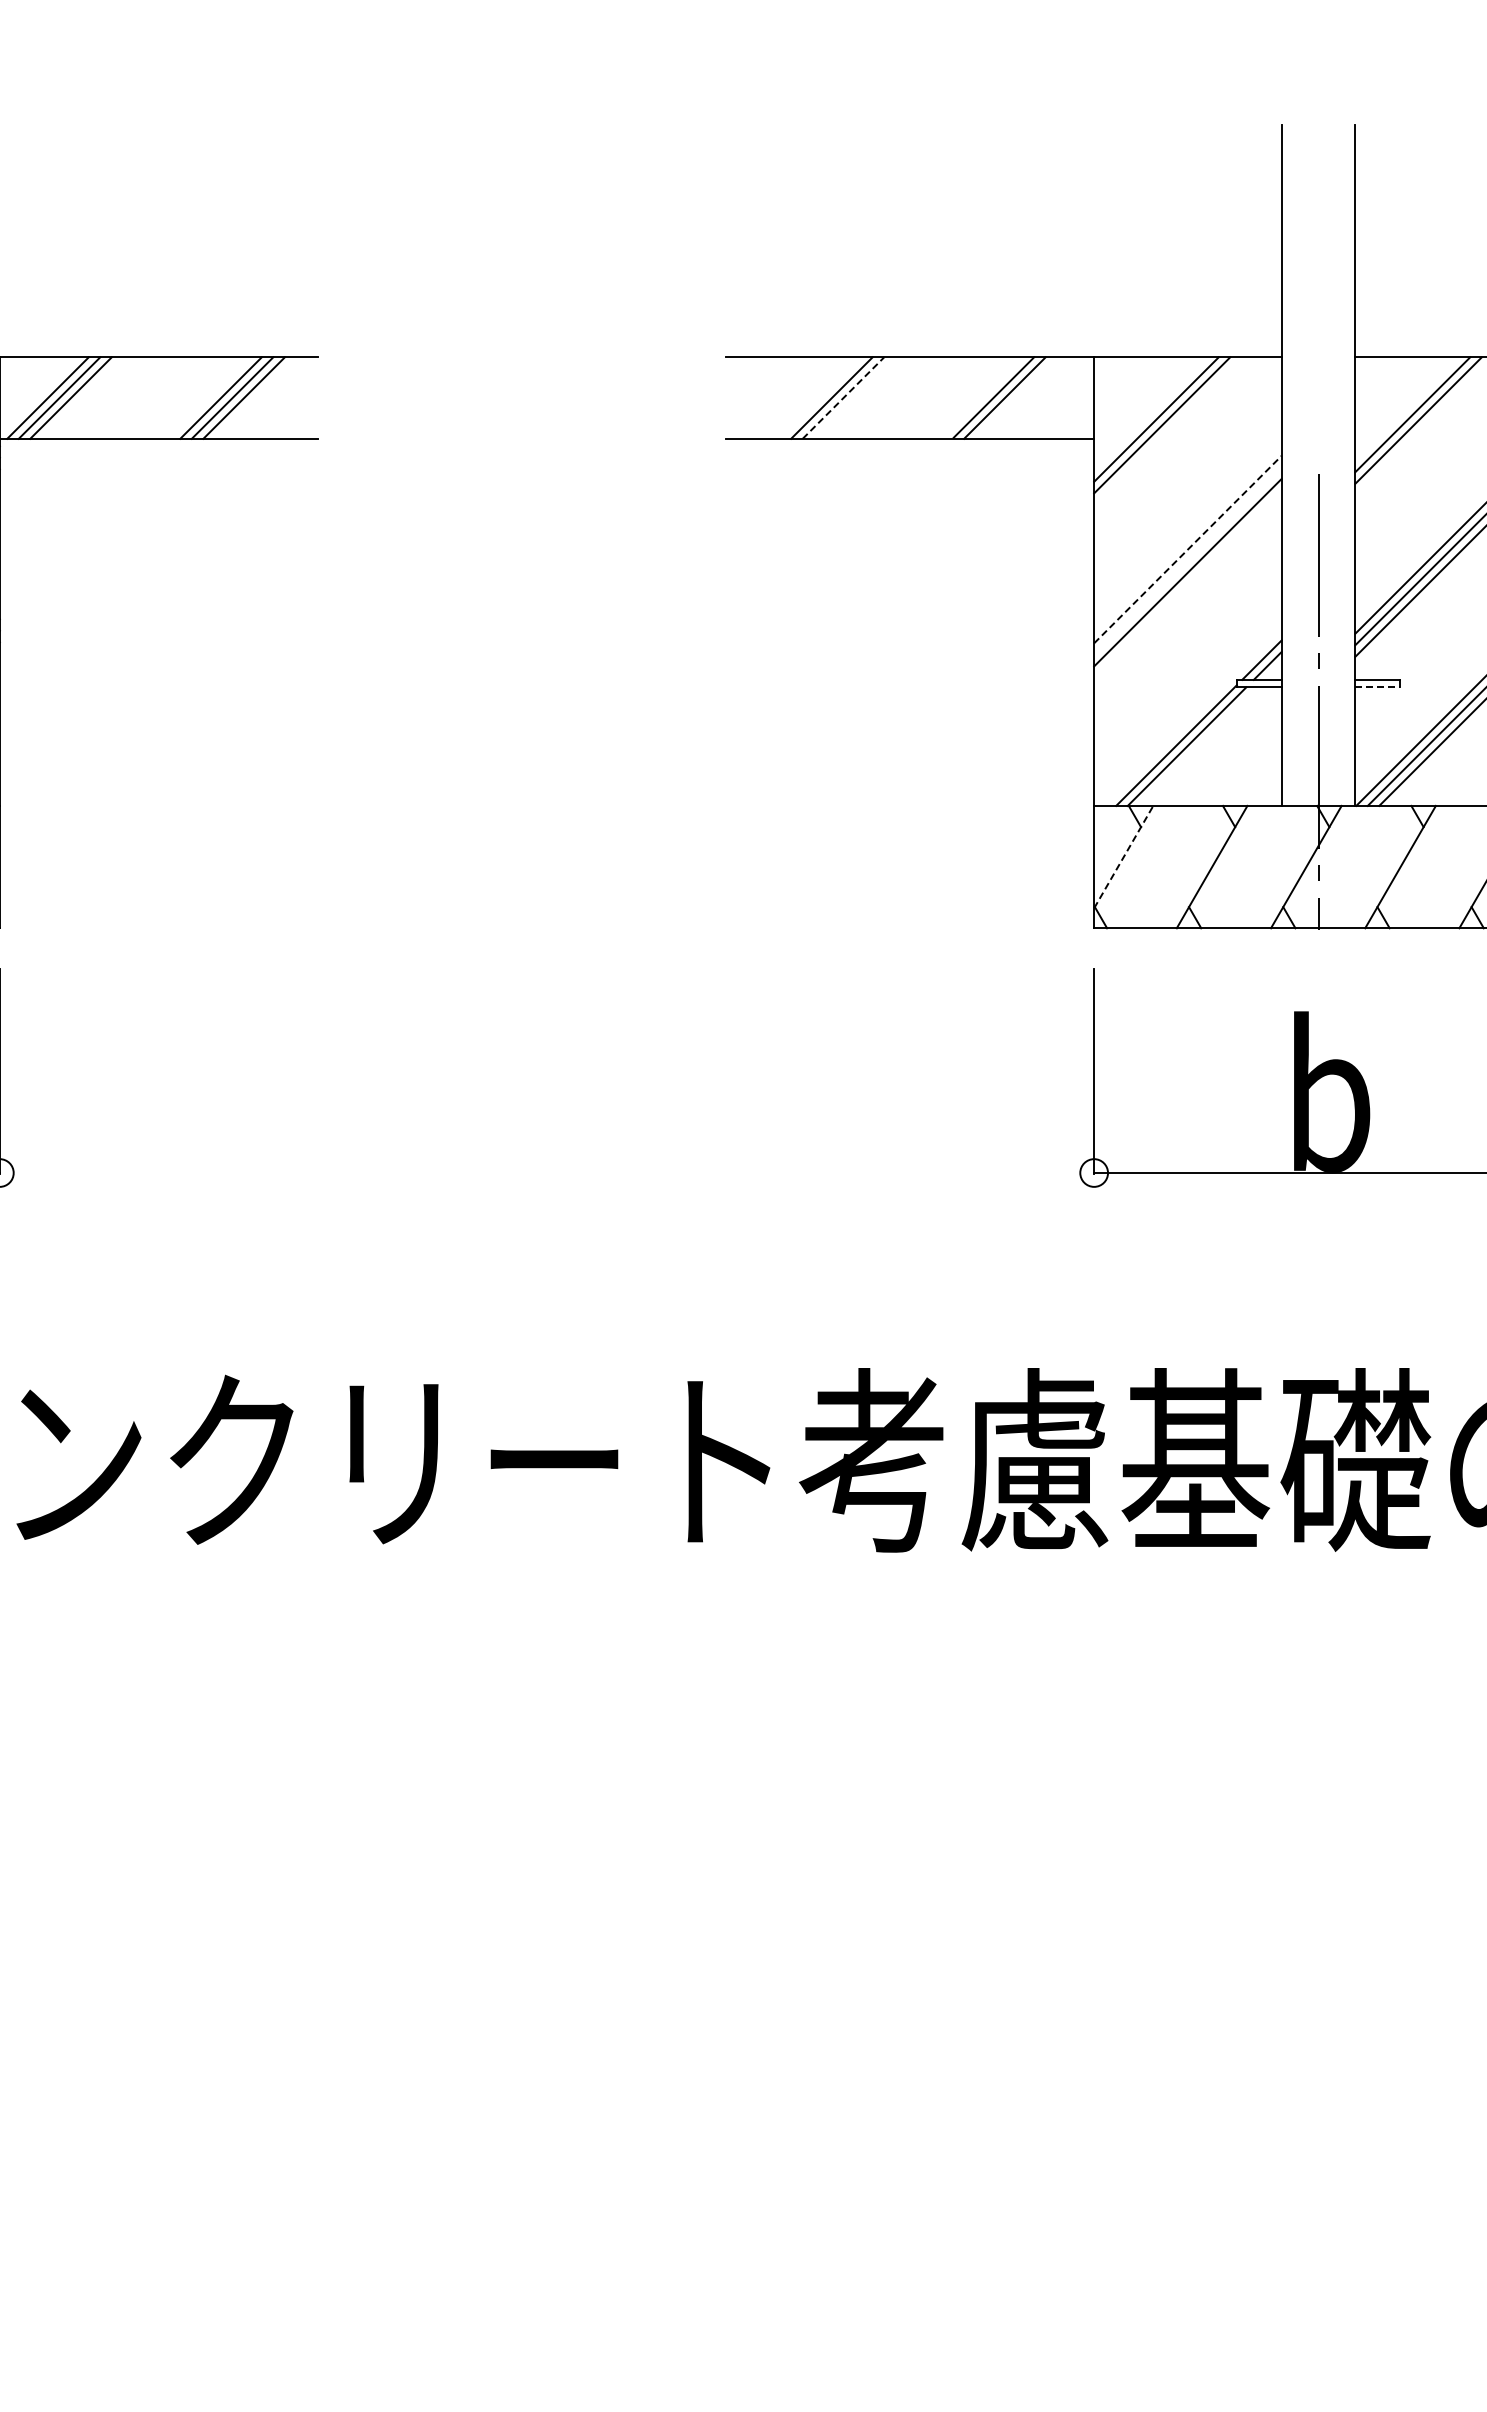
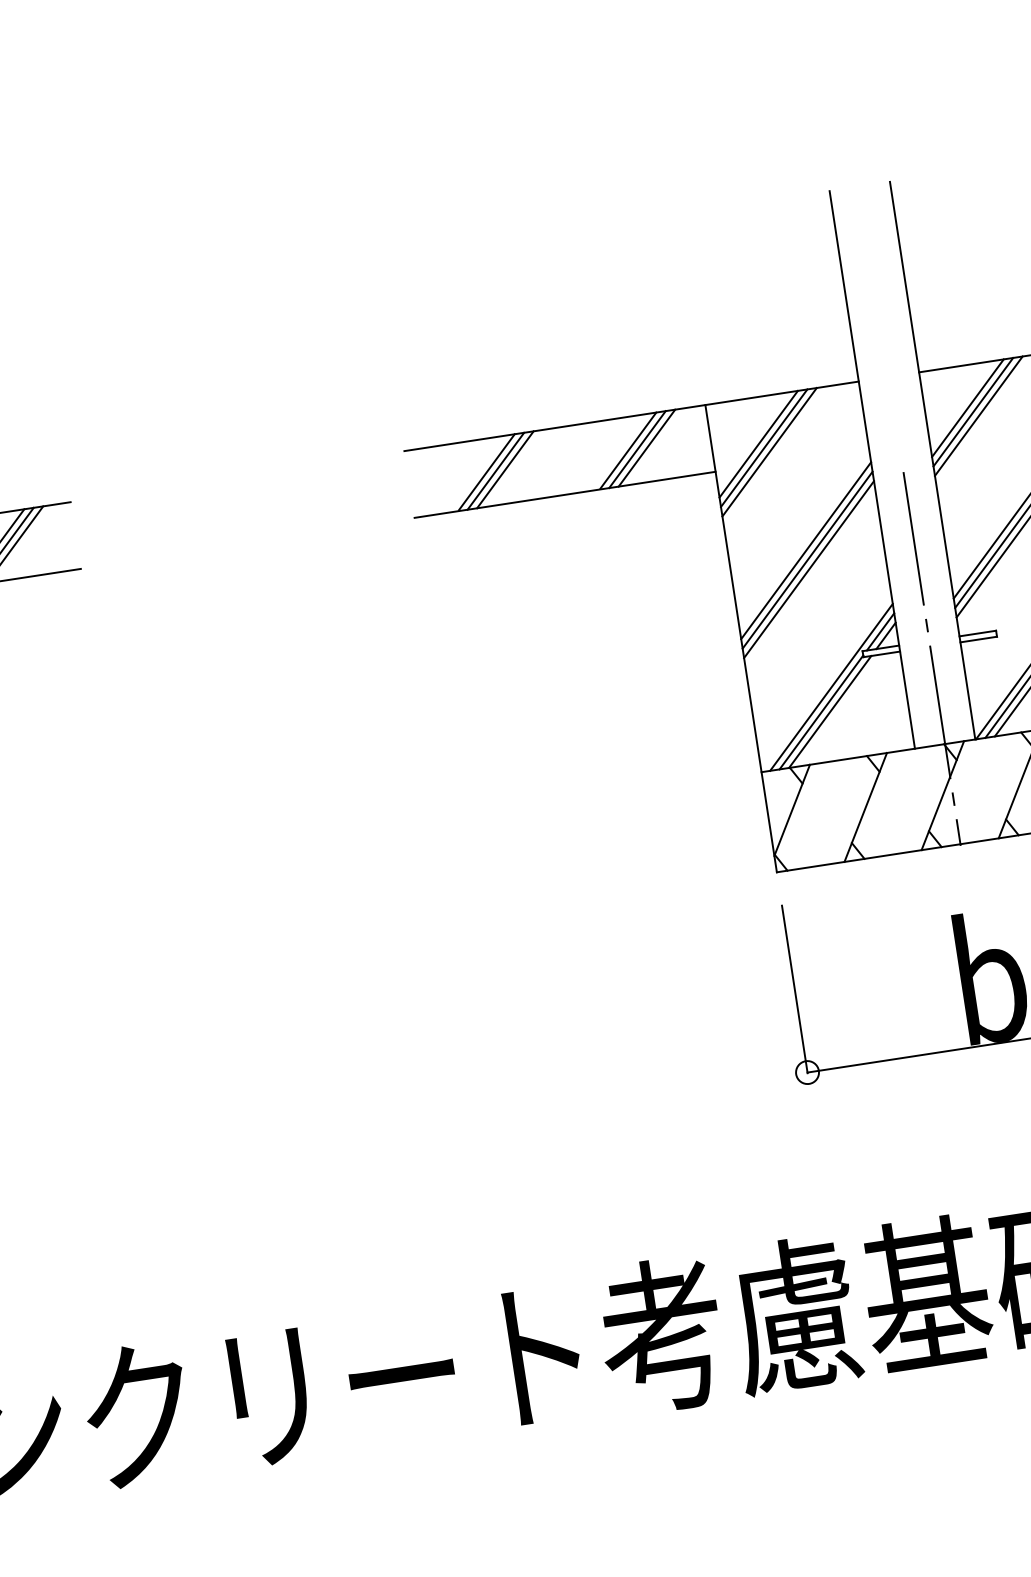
line: (820, 397) -> (486, 472), added
line: (1016, 397) -> (646, 447), added
line: (843, 398) -> (505, 470), dashed -> solid
line: (1406, 408) -> (967, 407), added
line: (1150, 413) -> (758, 444), added
line: (1187, 549) -> (805, 550), dashed -> solid
line: (1187, 560) -> (807, 559), added
line: (1378, 687) -> (979, 639), dashed -> solid
line: (1192, 717) -> (830, 687), added
line: (1123, 856) -> (791, 809), dashed -> solid

